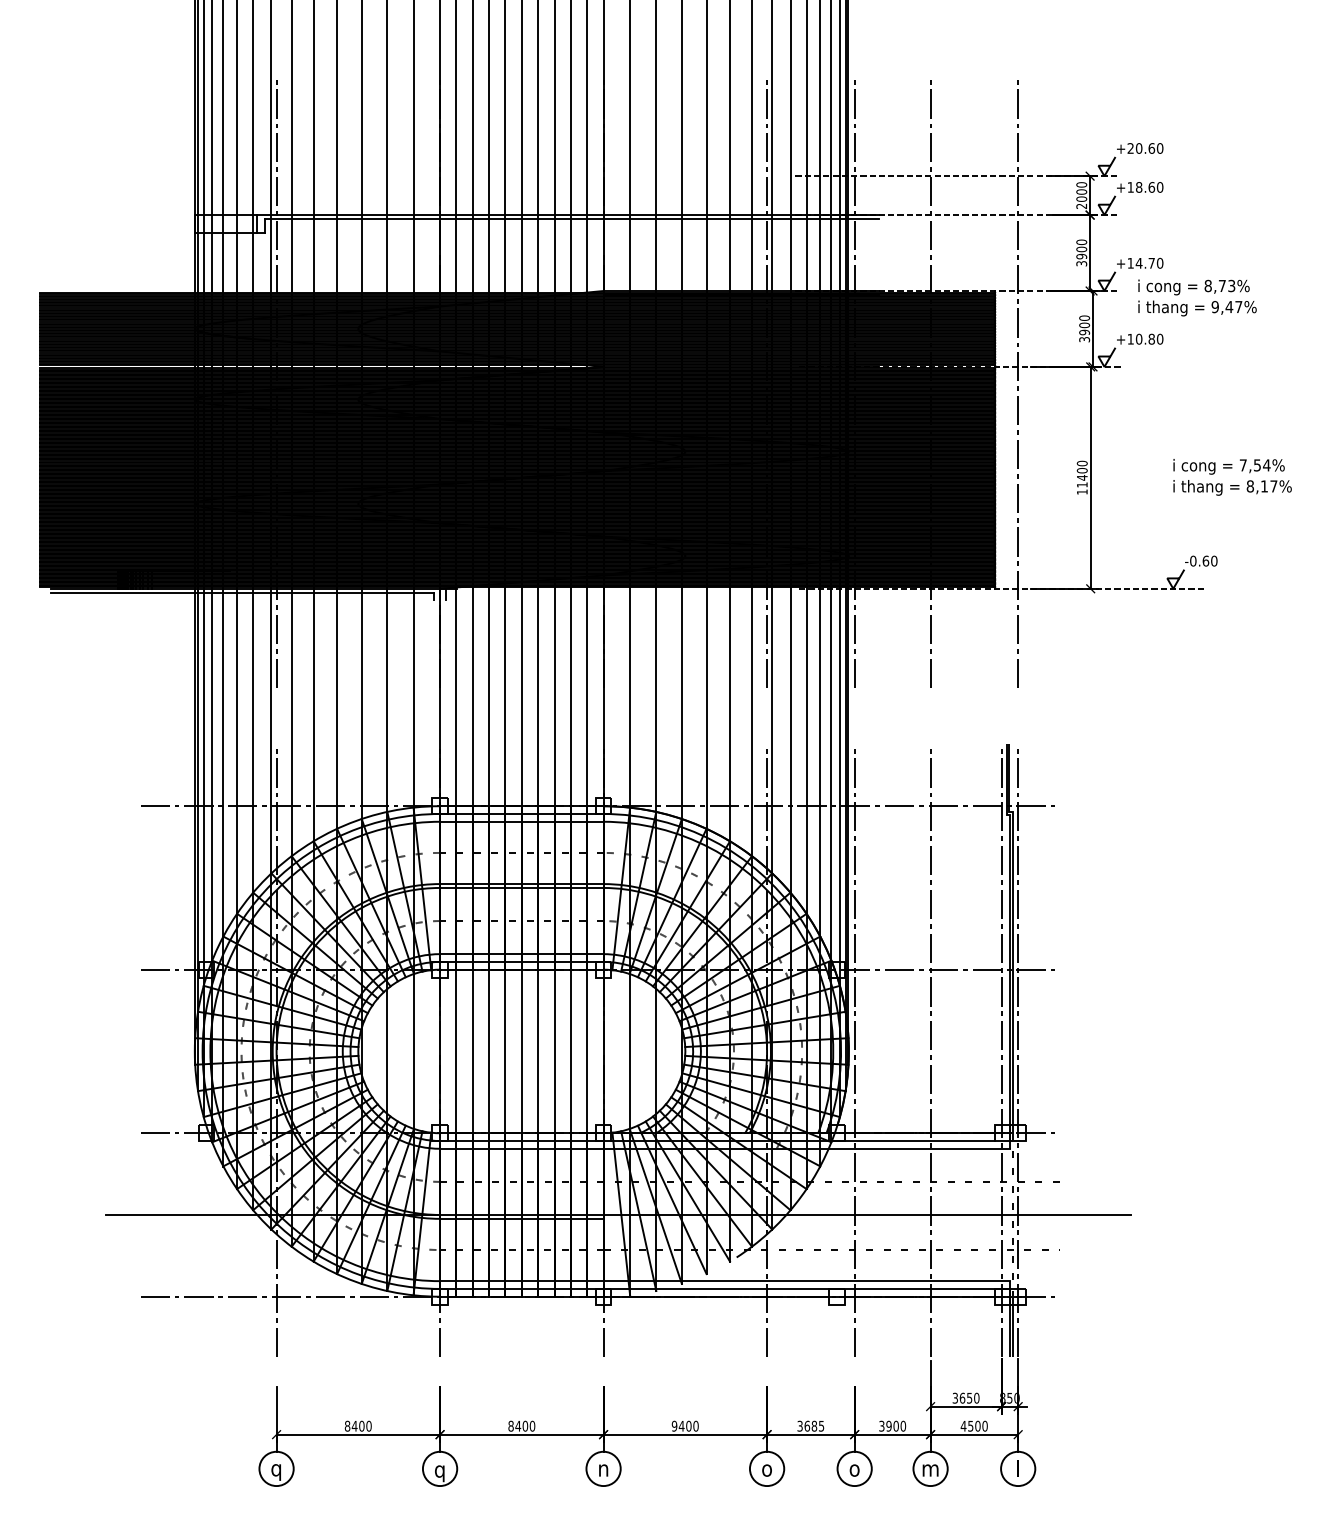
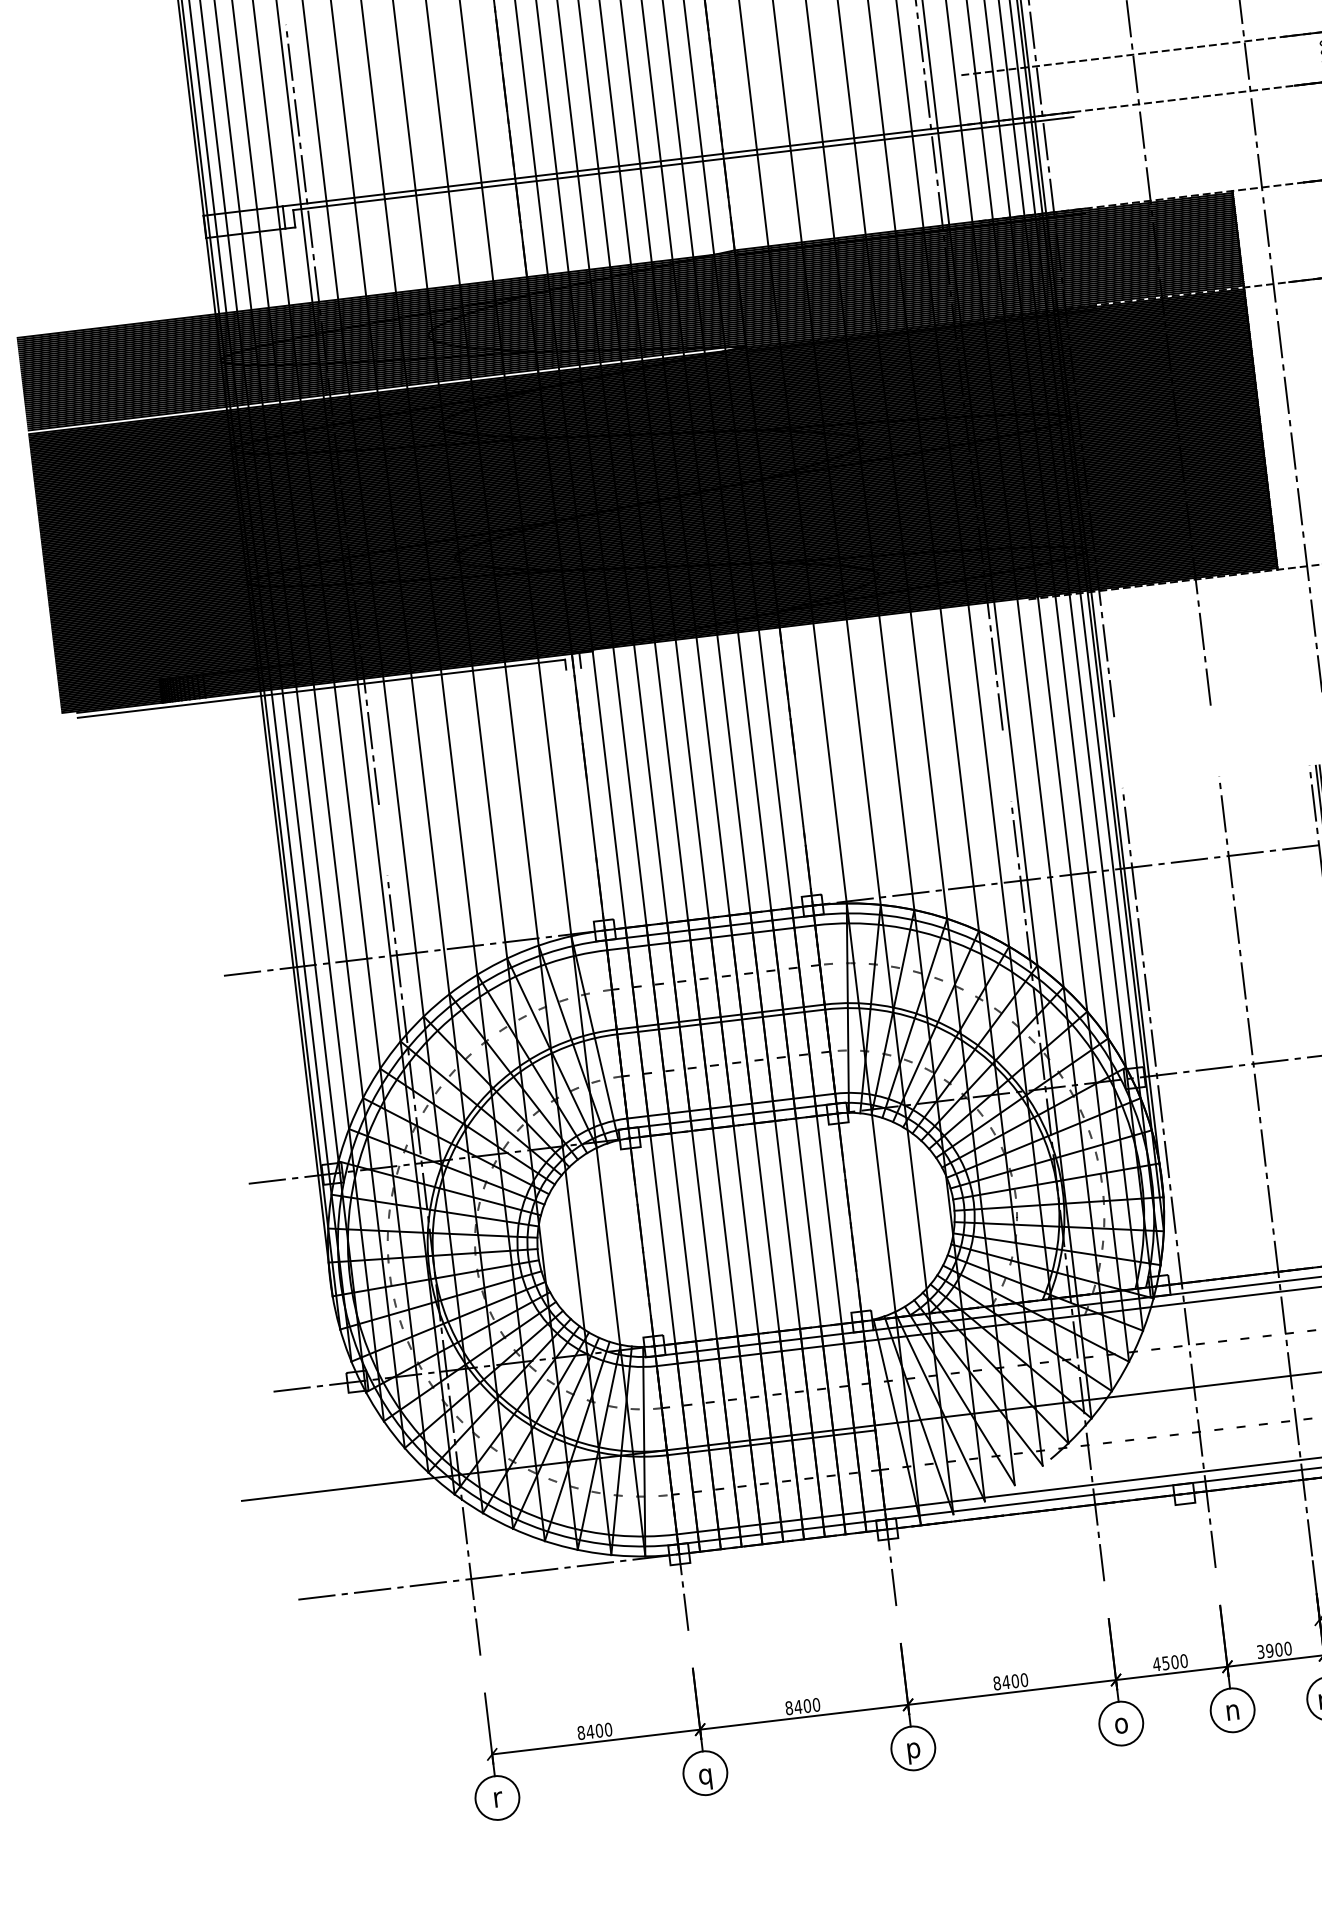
text: (810, 1425) -> (1169, 1661), 3685 -> 4500
text: (674, 1426) -> (997, 1683), 9400 -> 8400
text: (854, 1470) -> (1232, 1712), o -> n
text: (275, 1472) -> (496, 1802), q -> r
text: (603, 1473) -> (913, 1754), n -> p

